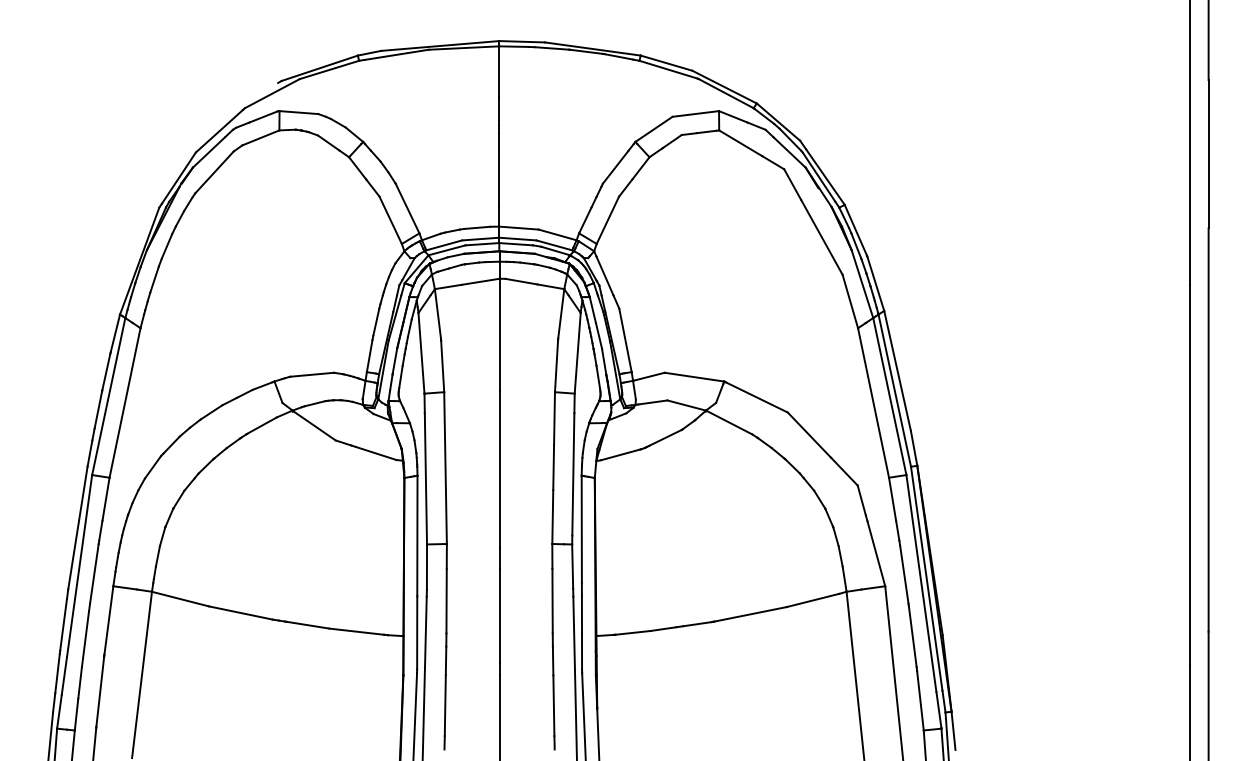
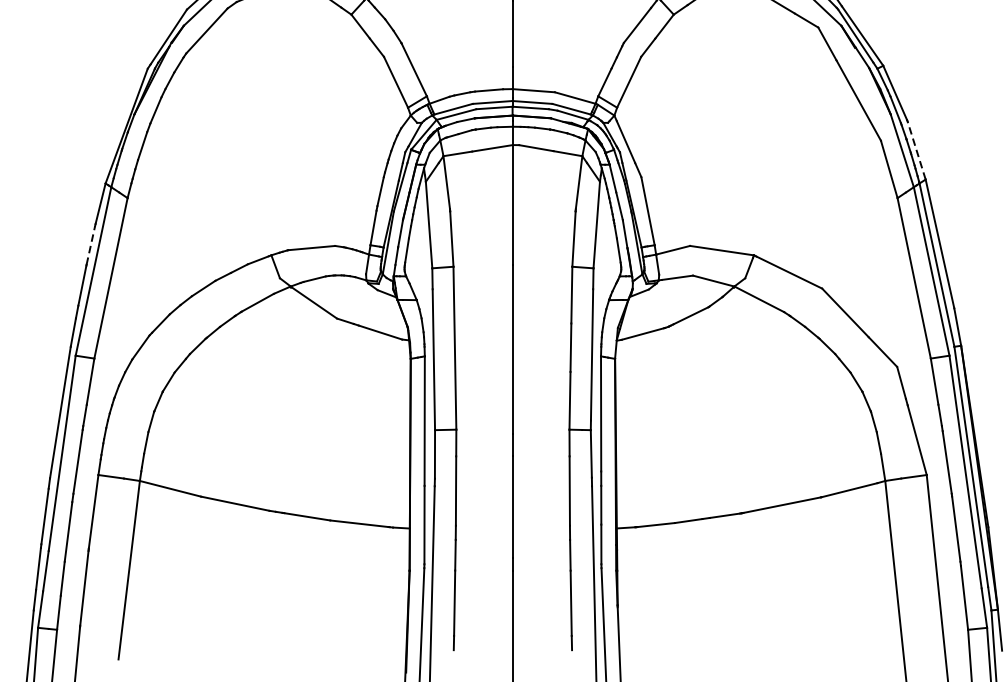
line: (875, 283) -> (916, 150), solid -> dashed
line: (106, 371) -> (91, 244), solid -> dashed

